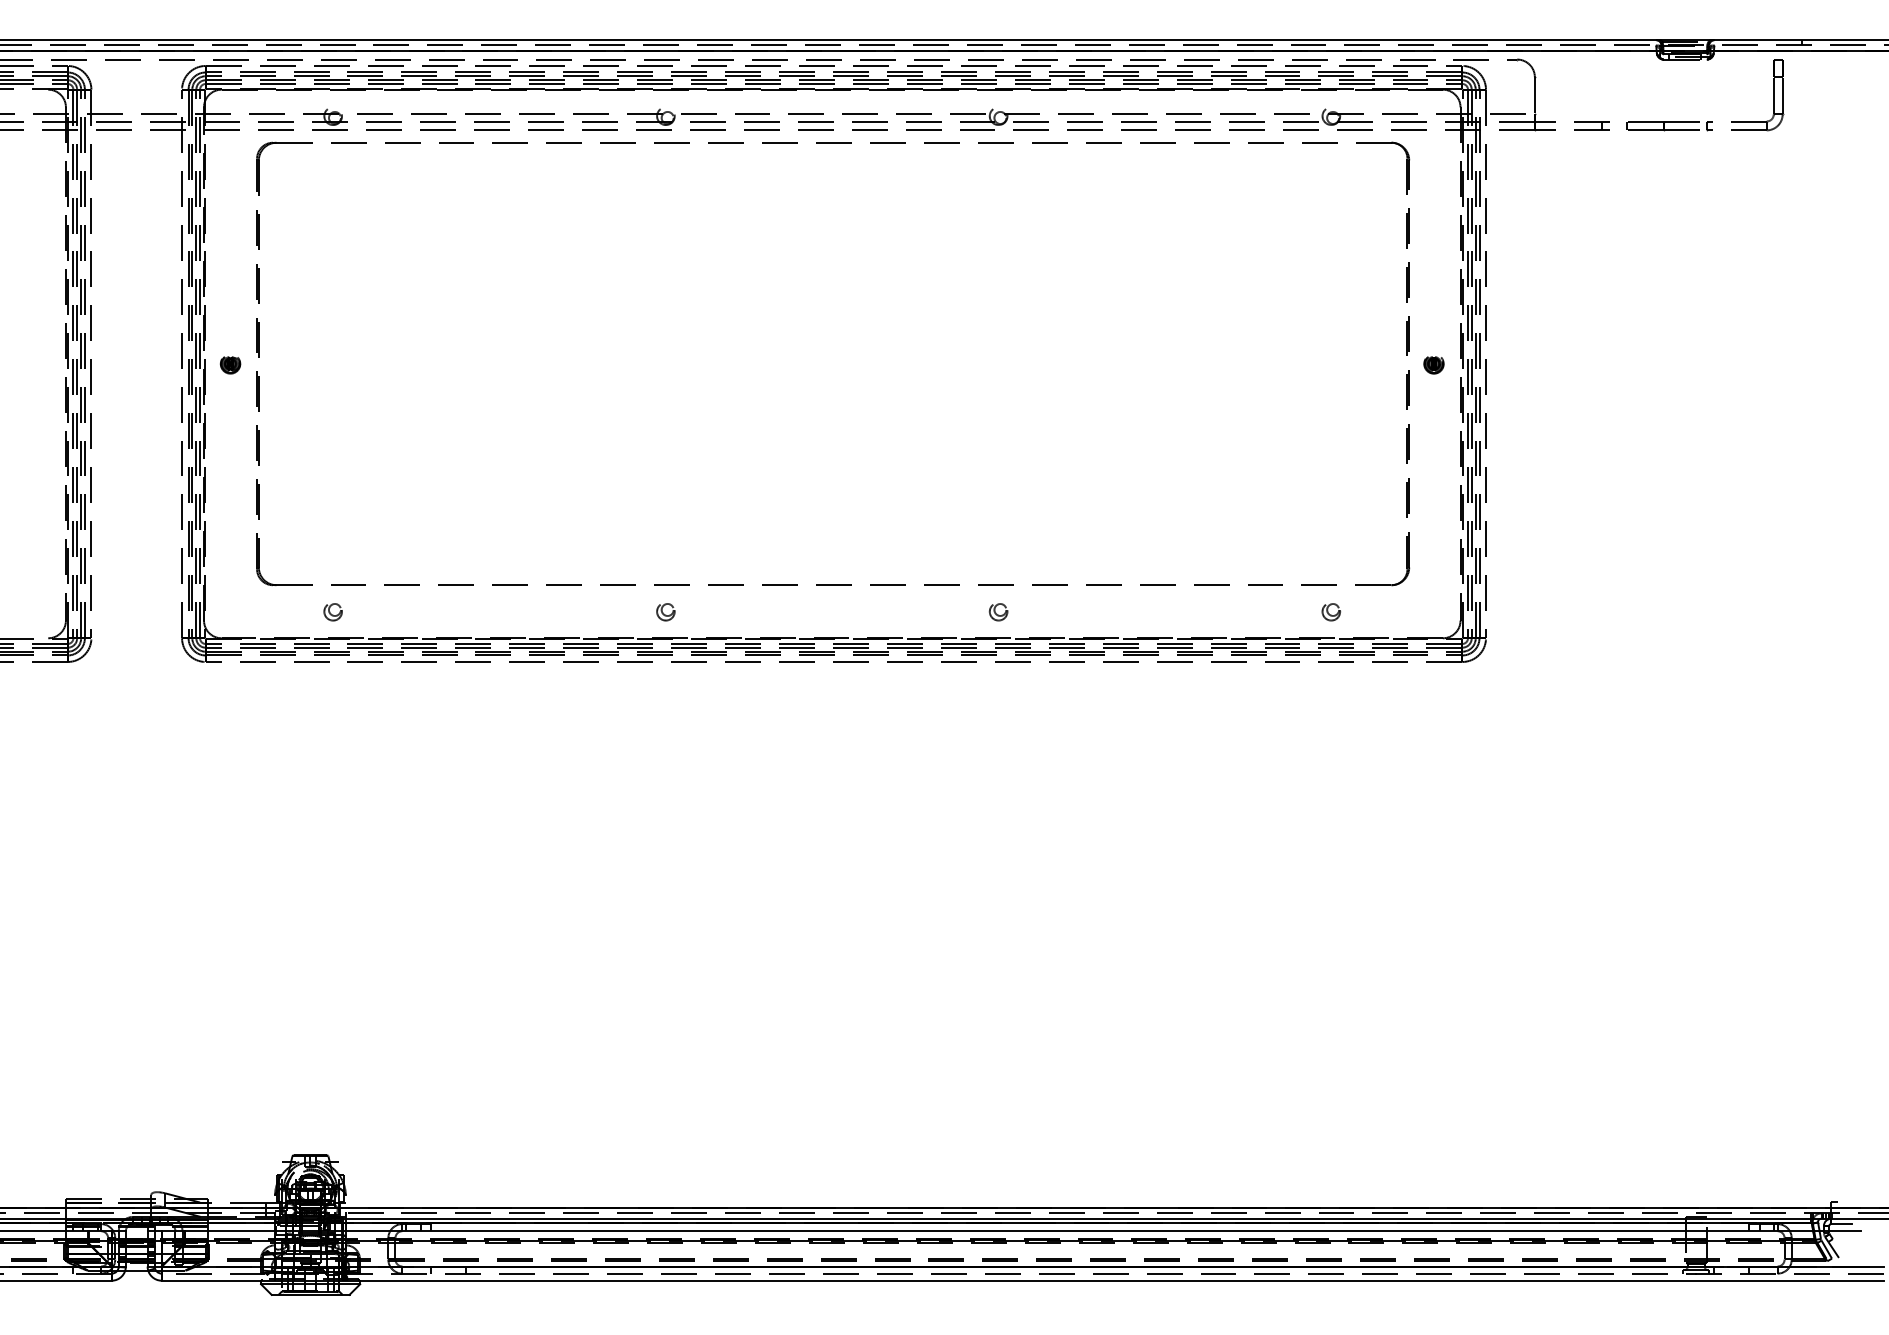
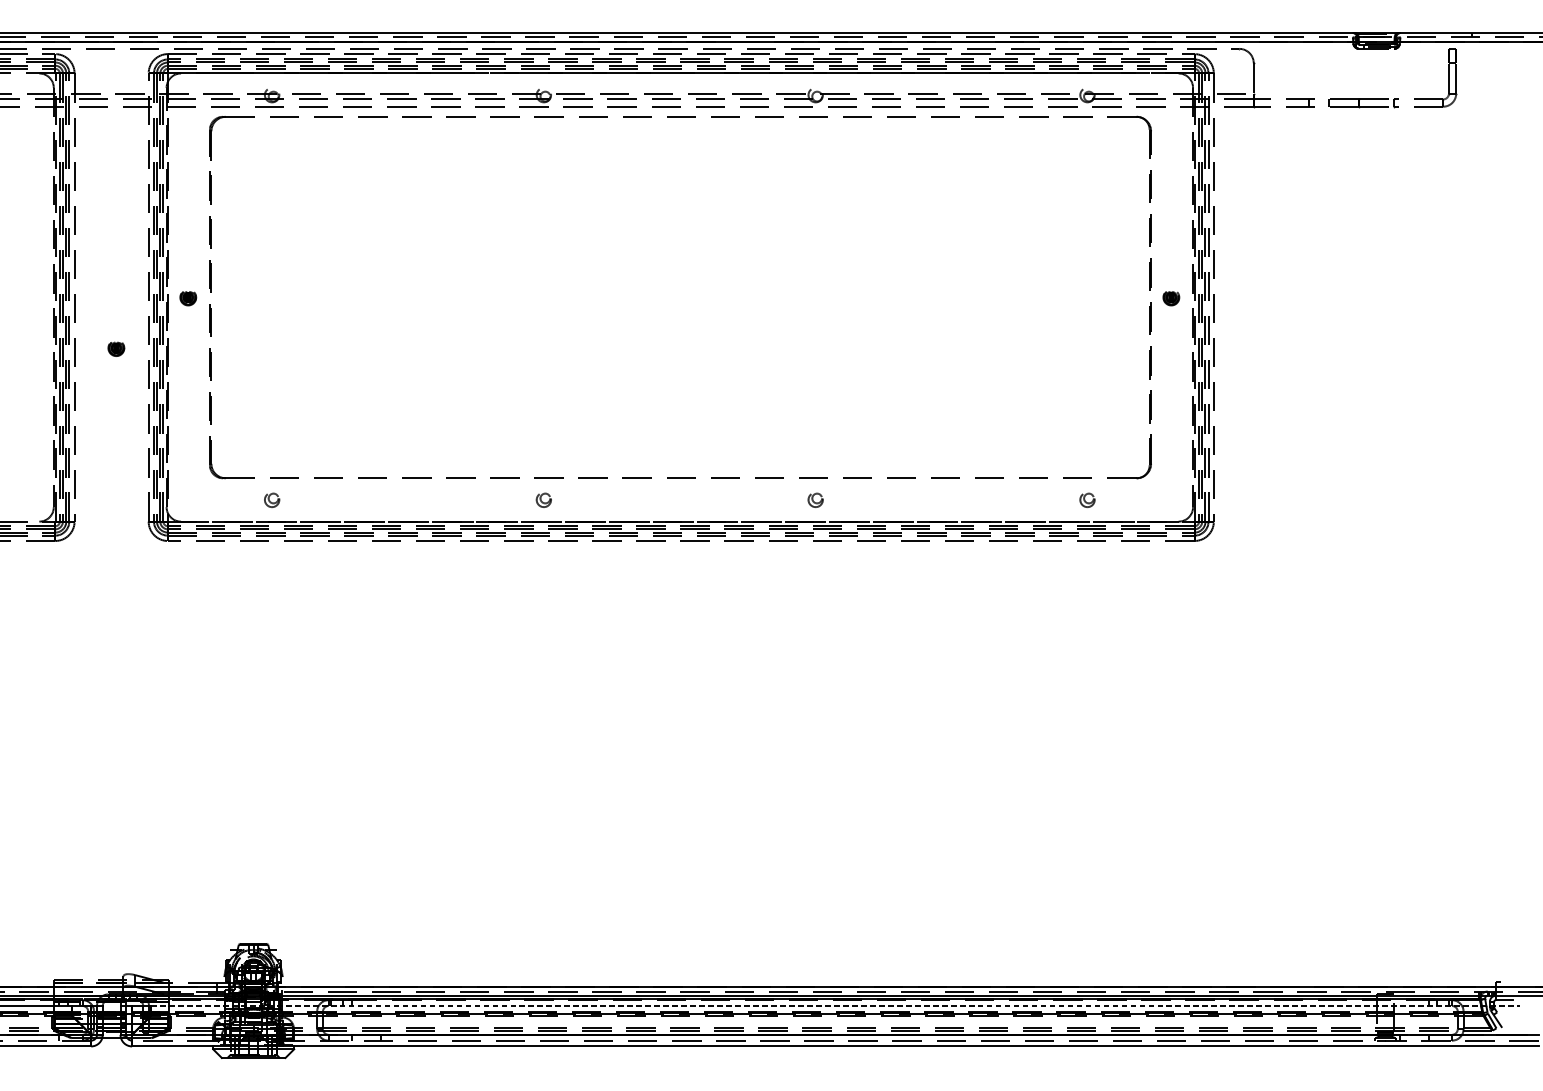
part: (142, 427) -> (116, 349), added
line: (1022, 1231) -> (835, 1006), solid -> dashed

